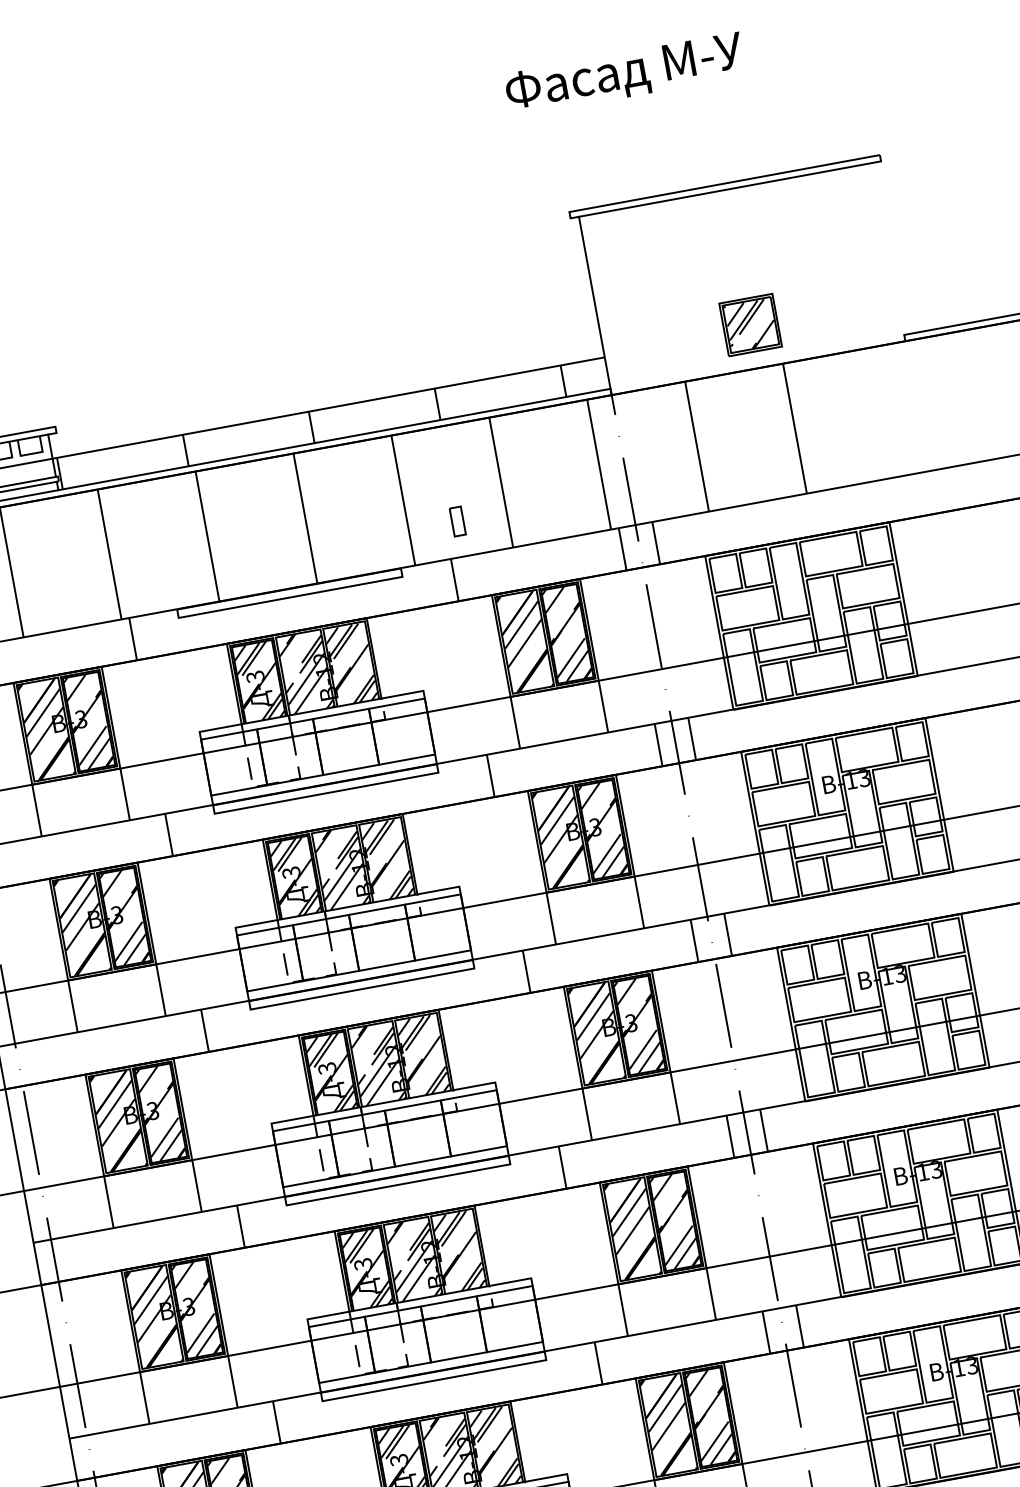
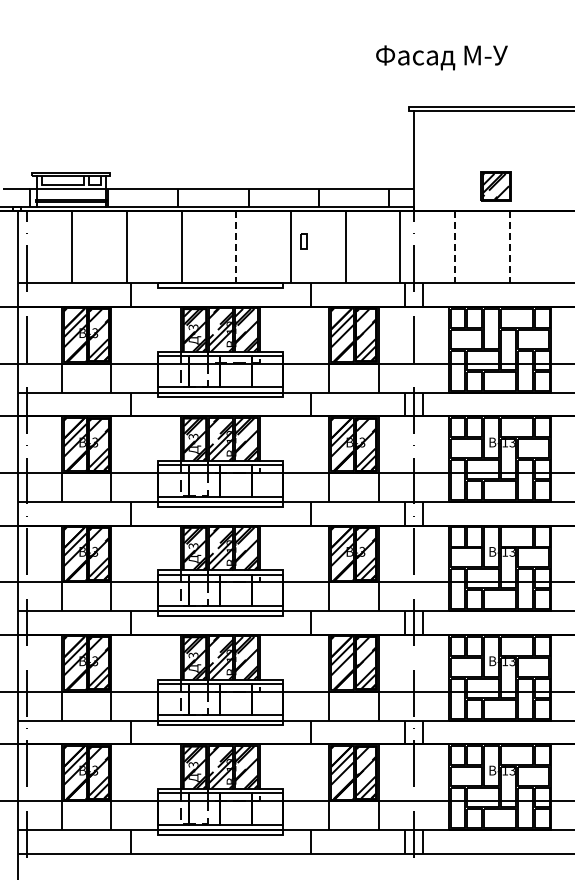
text: (624, 74) -> (441, 57), moved
line: (794, 429) -> (509, 247), solid -> dashed
line: (698, 447) -> (455, 247), solid -> dashed
line: (306, 519) -> (236, 247), solid -> dashed
part: (456, 521) -> (303, 241), moved

